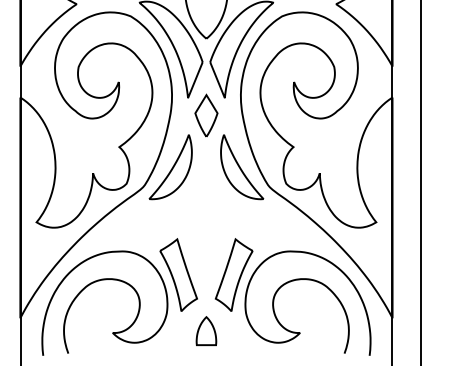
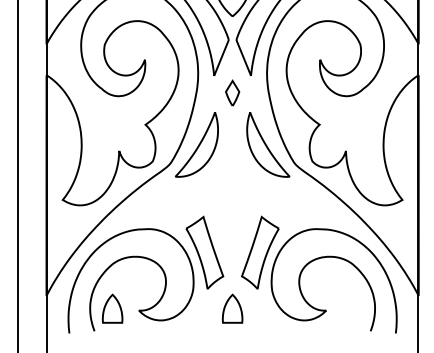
part: (206, 115) -> (232, 93), size x0.6
part: (86, 330) -> (112, 308), added

